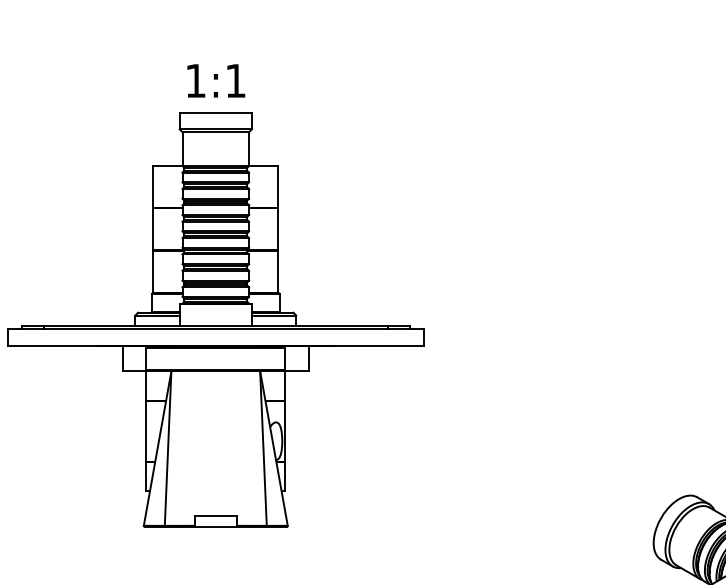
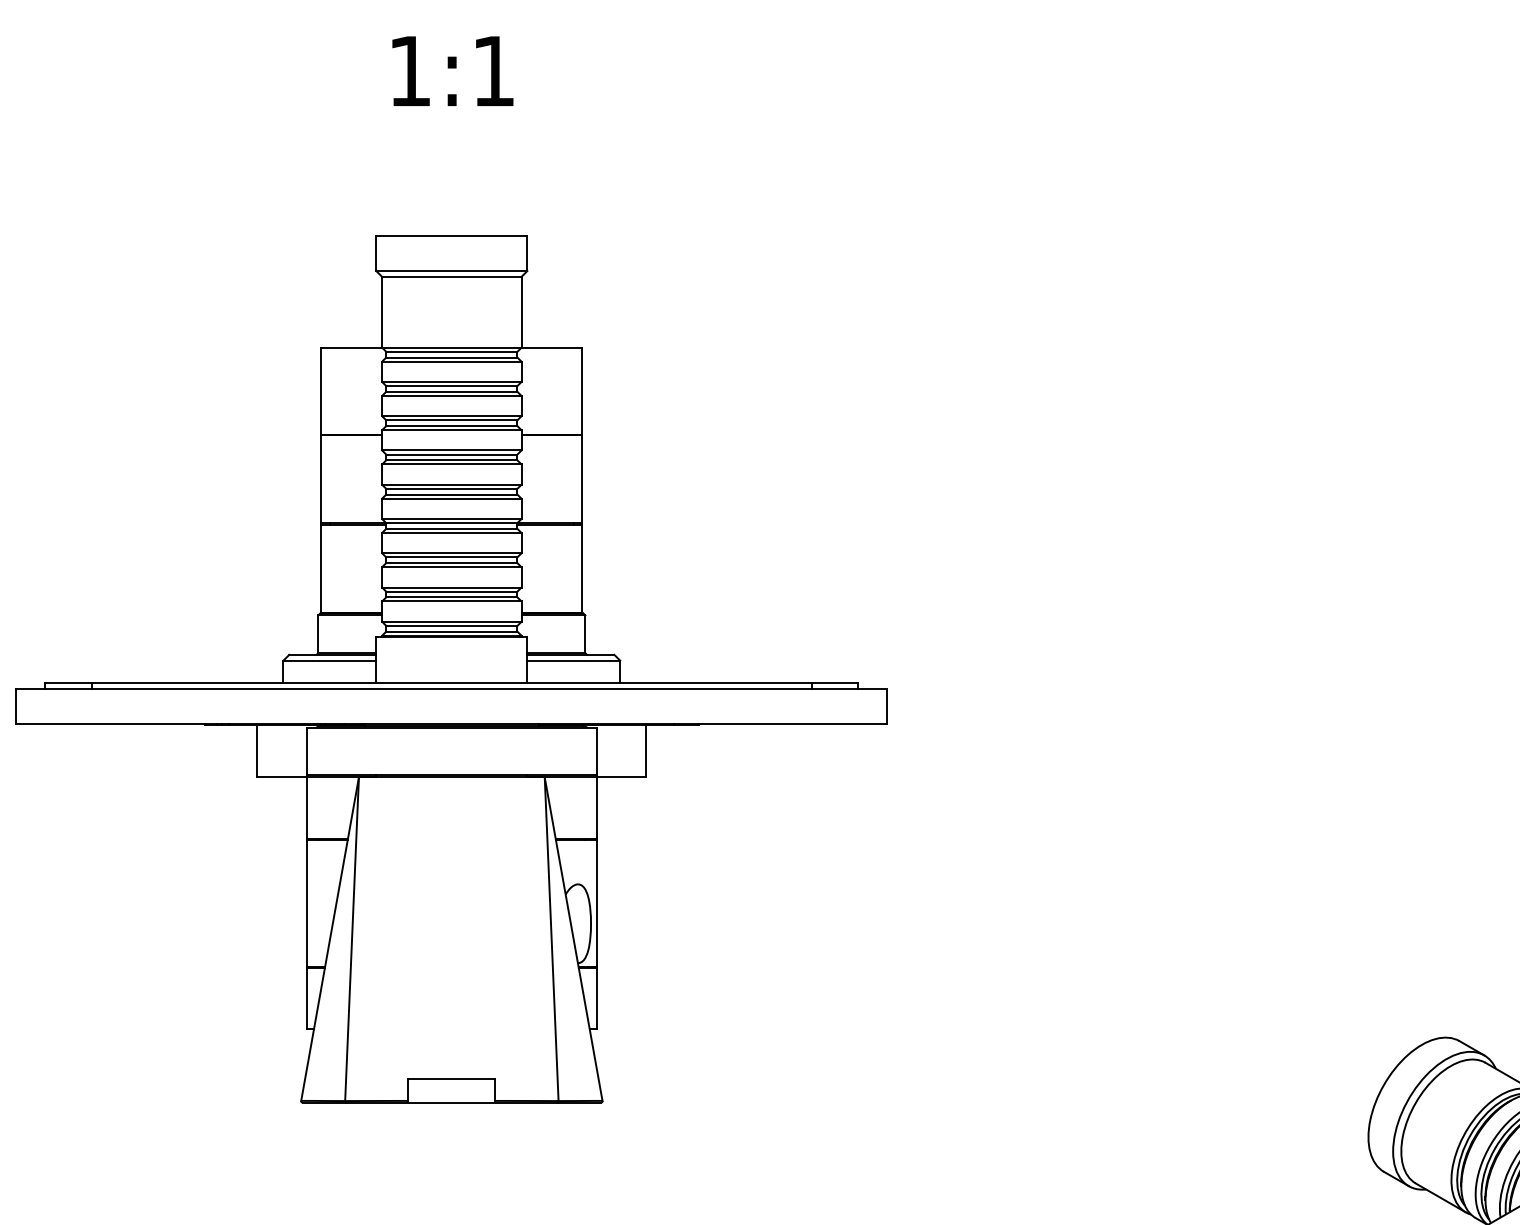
text: (216, 80) -> (453, 70), moved

